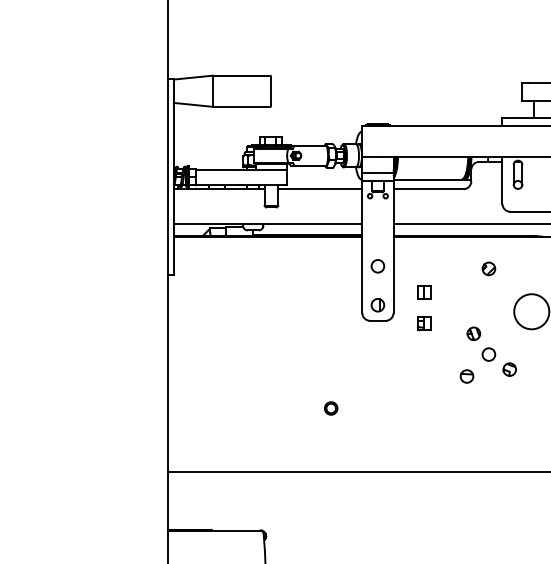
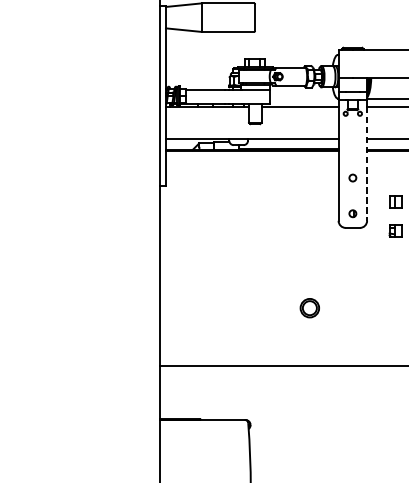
line: (393, 251) -> (367, 164), solid -> dashed
circle: (377, 266) -> (352, 178), size x0.6
part: (377, 305) -> (352, 213), size x0.6
part: (331, 408) -> (310, 308), size x1.6

